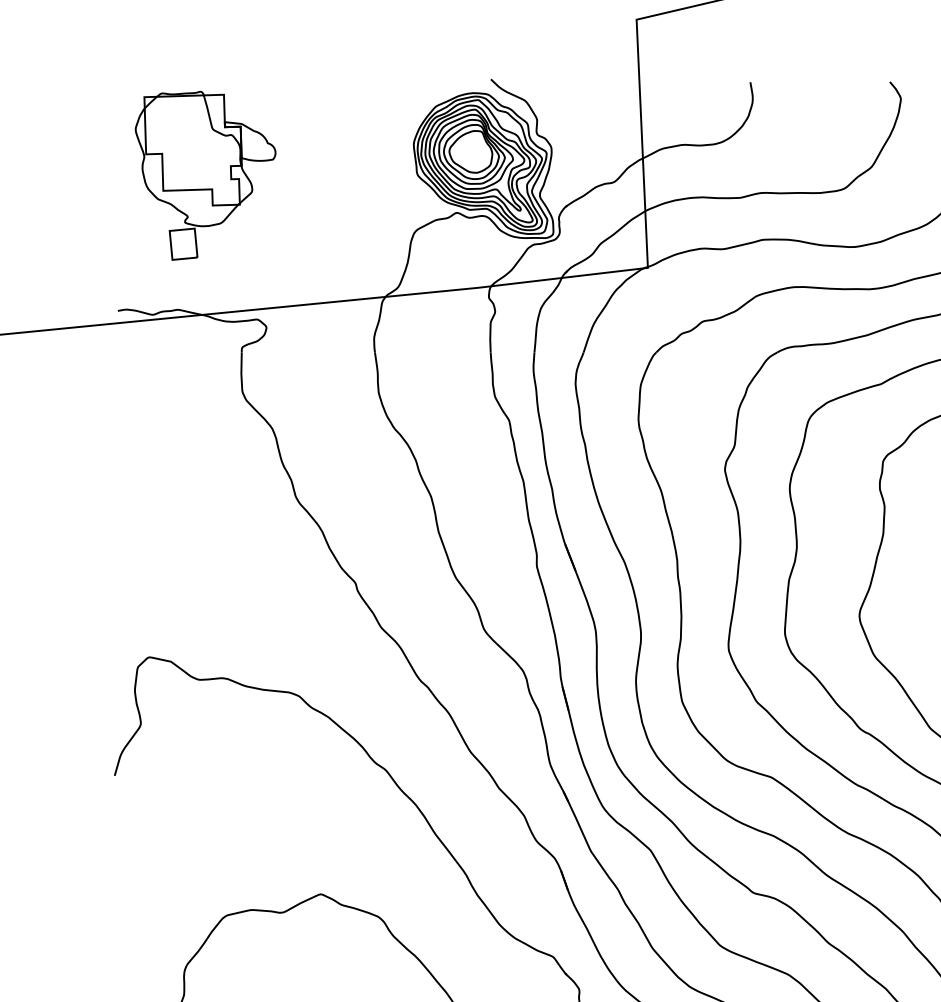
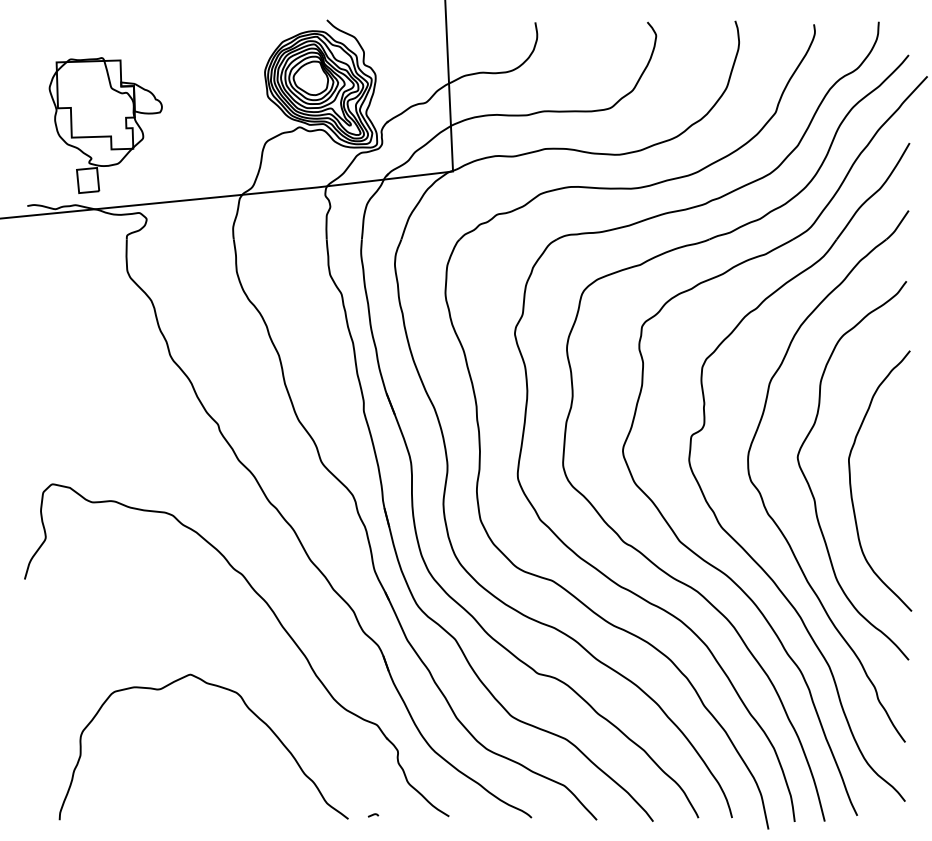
part: (205, 175) -> (105, 125), moved

